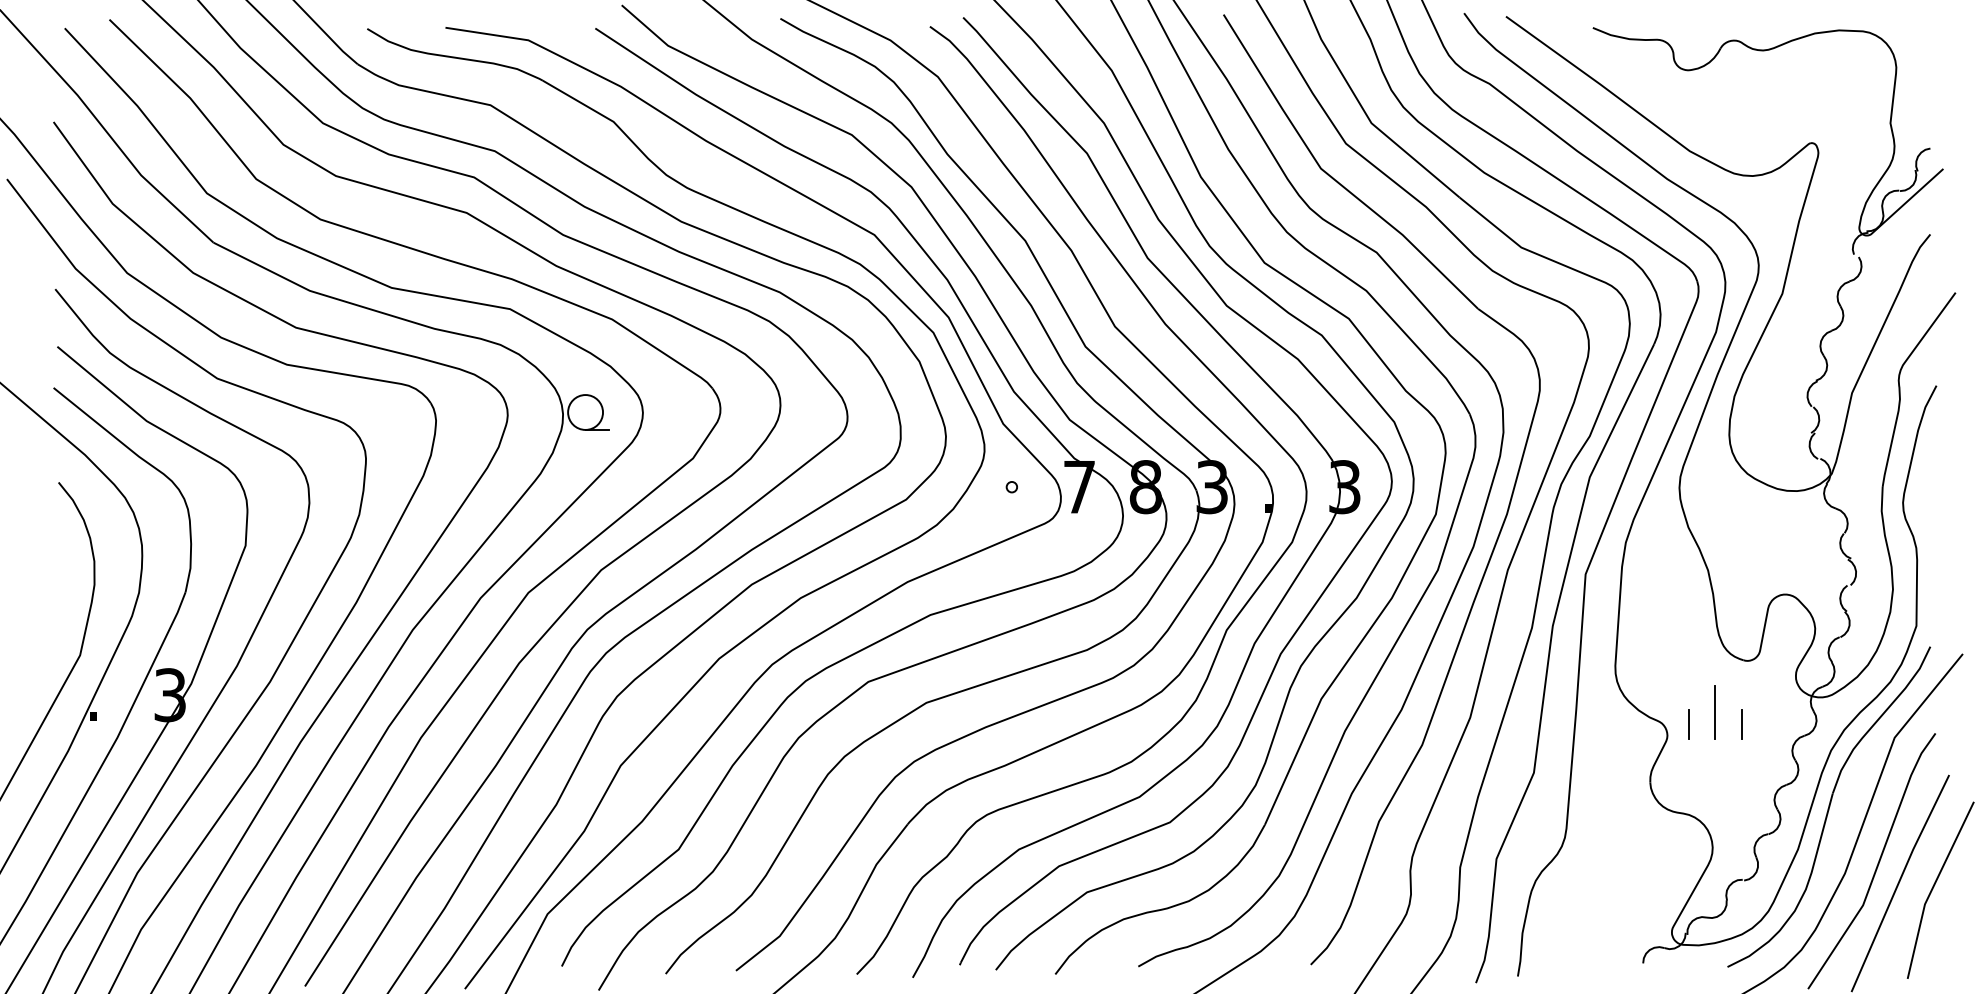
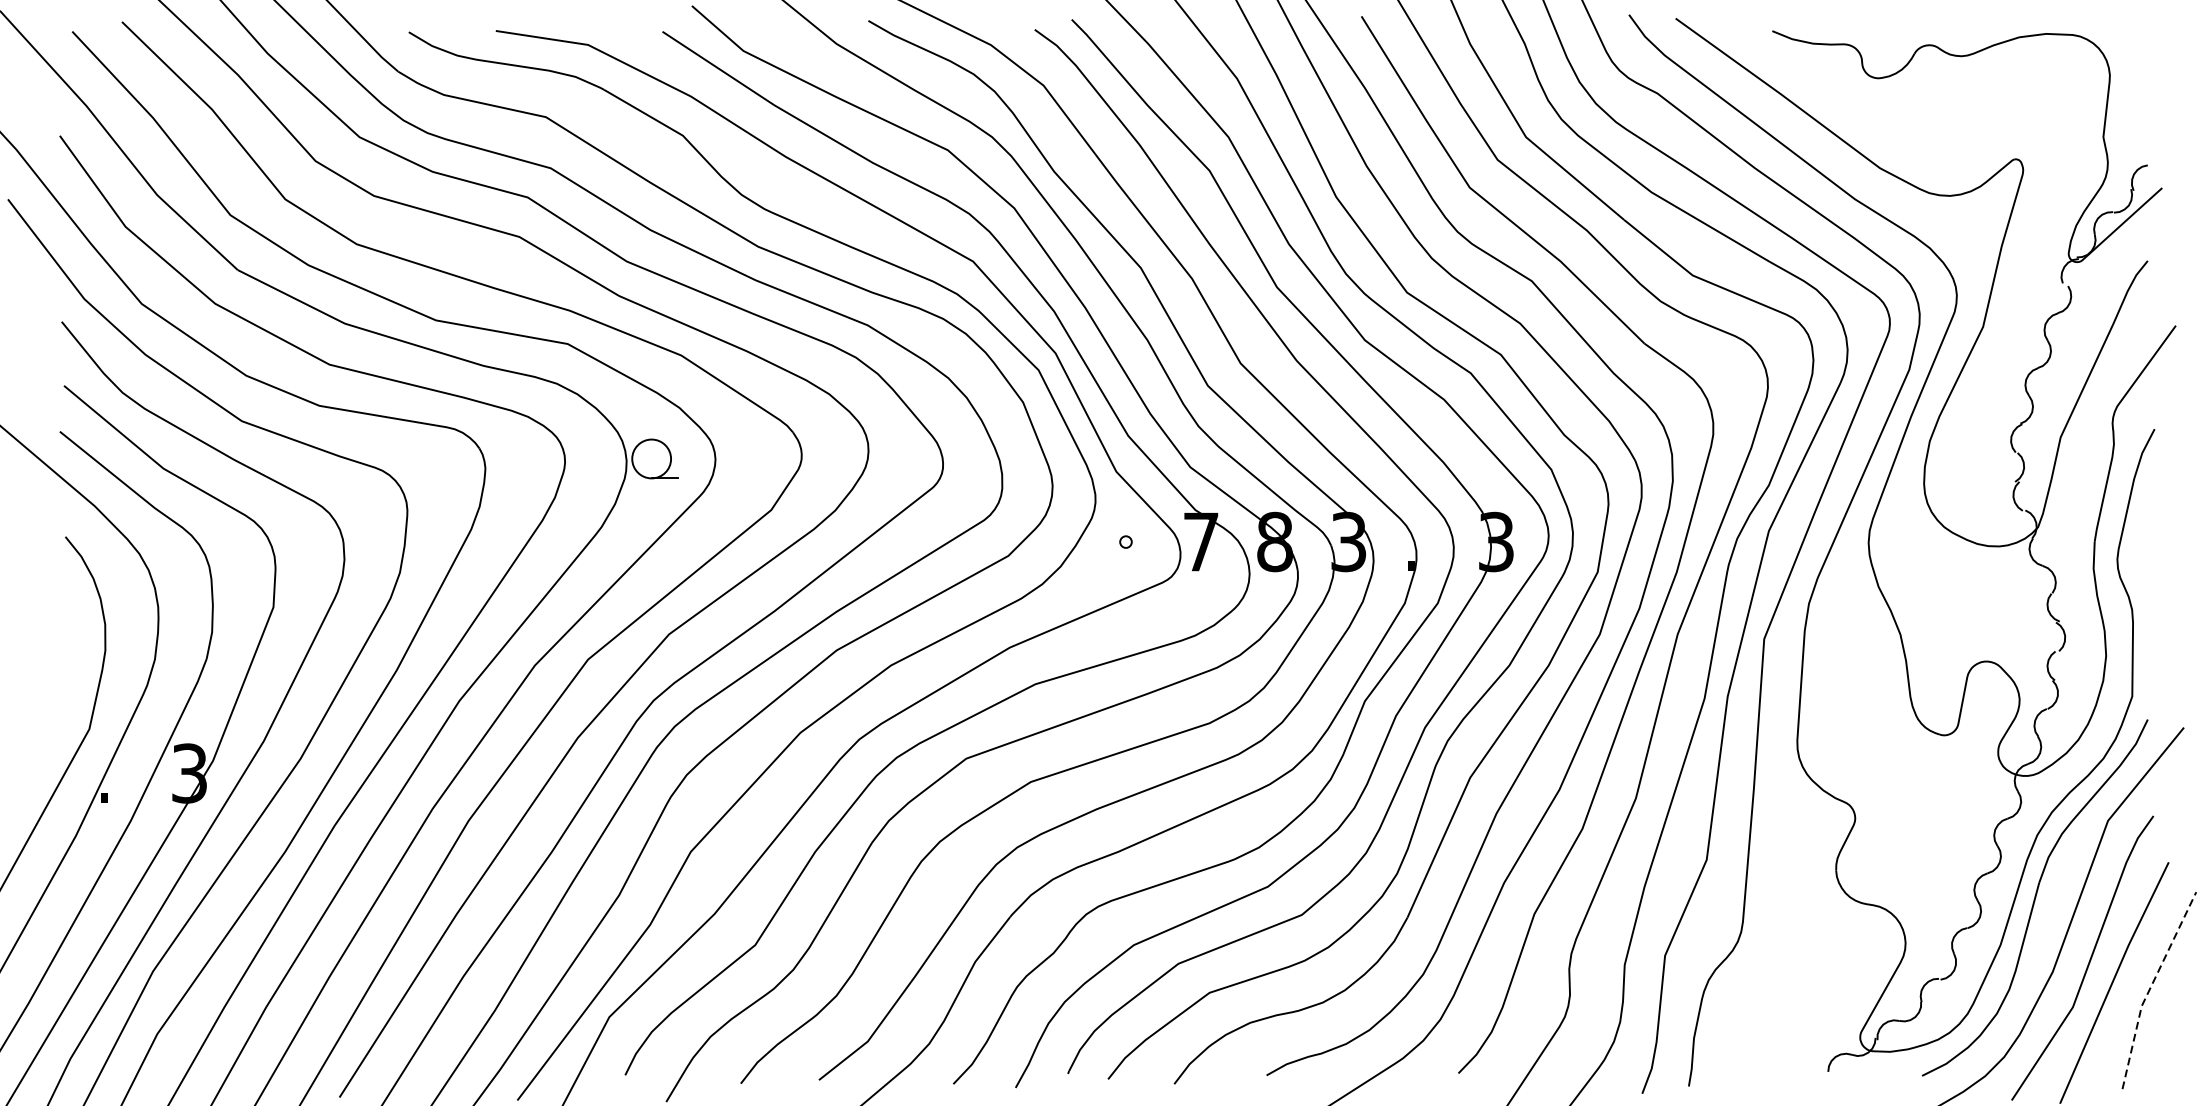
line: (1715, 712) -> (1908, 792), removed
line: (1689, 723) -> (1879, 804), removed
line: (1741, 723) -> (1937, 804), removed
line: (1932, 888) -> (2150, 988), solid -> dashed

